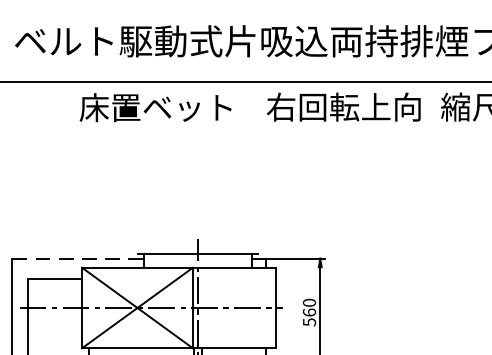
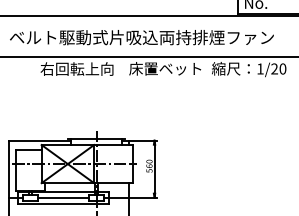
text: (155, 106) -> (76, 68), 床置ベット -> 右回転上向
text: (343, 106) -> (165, 68), 右回転上向 -> 床置ベット
line: (79, 258) -> (40, 140), dashed -> solid

